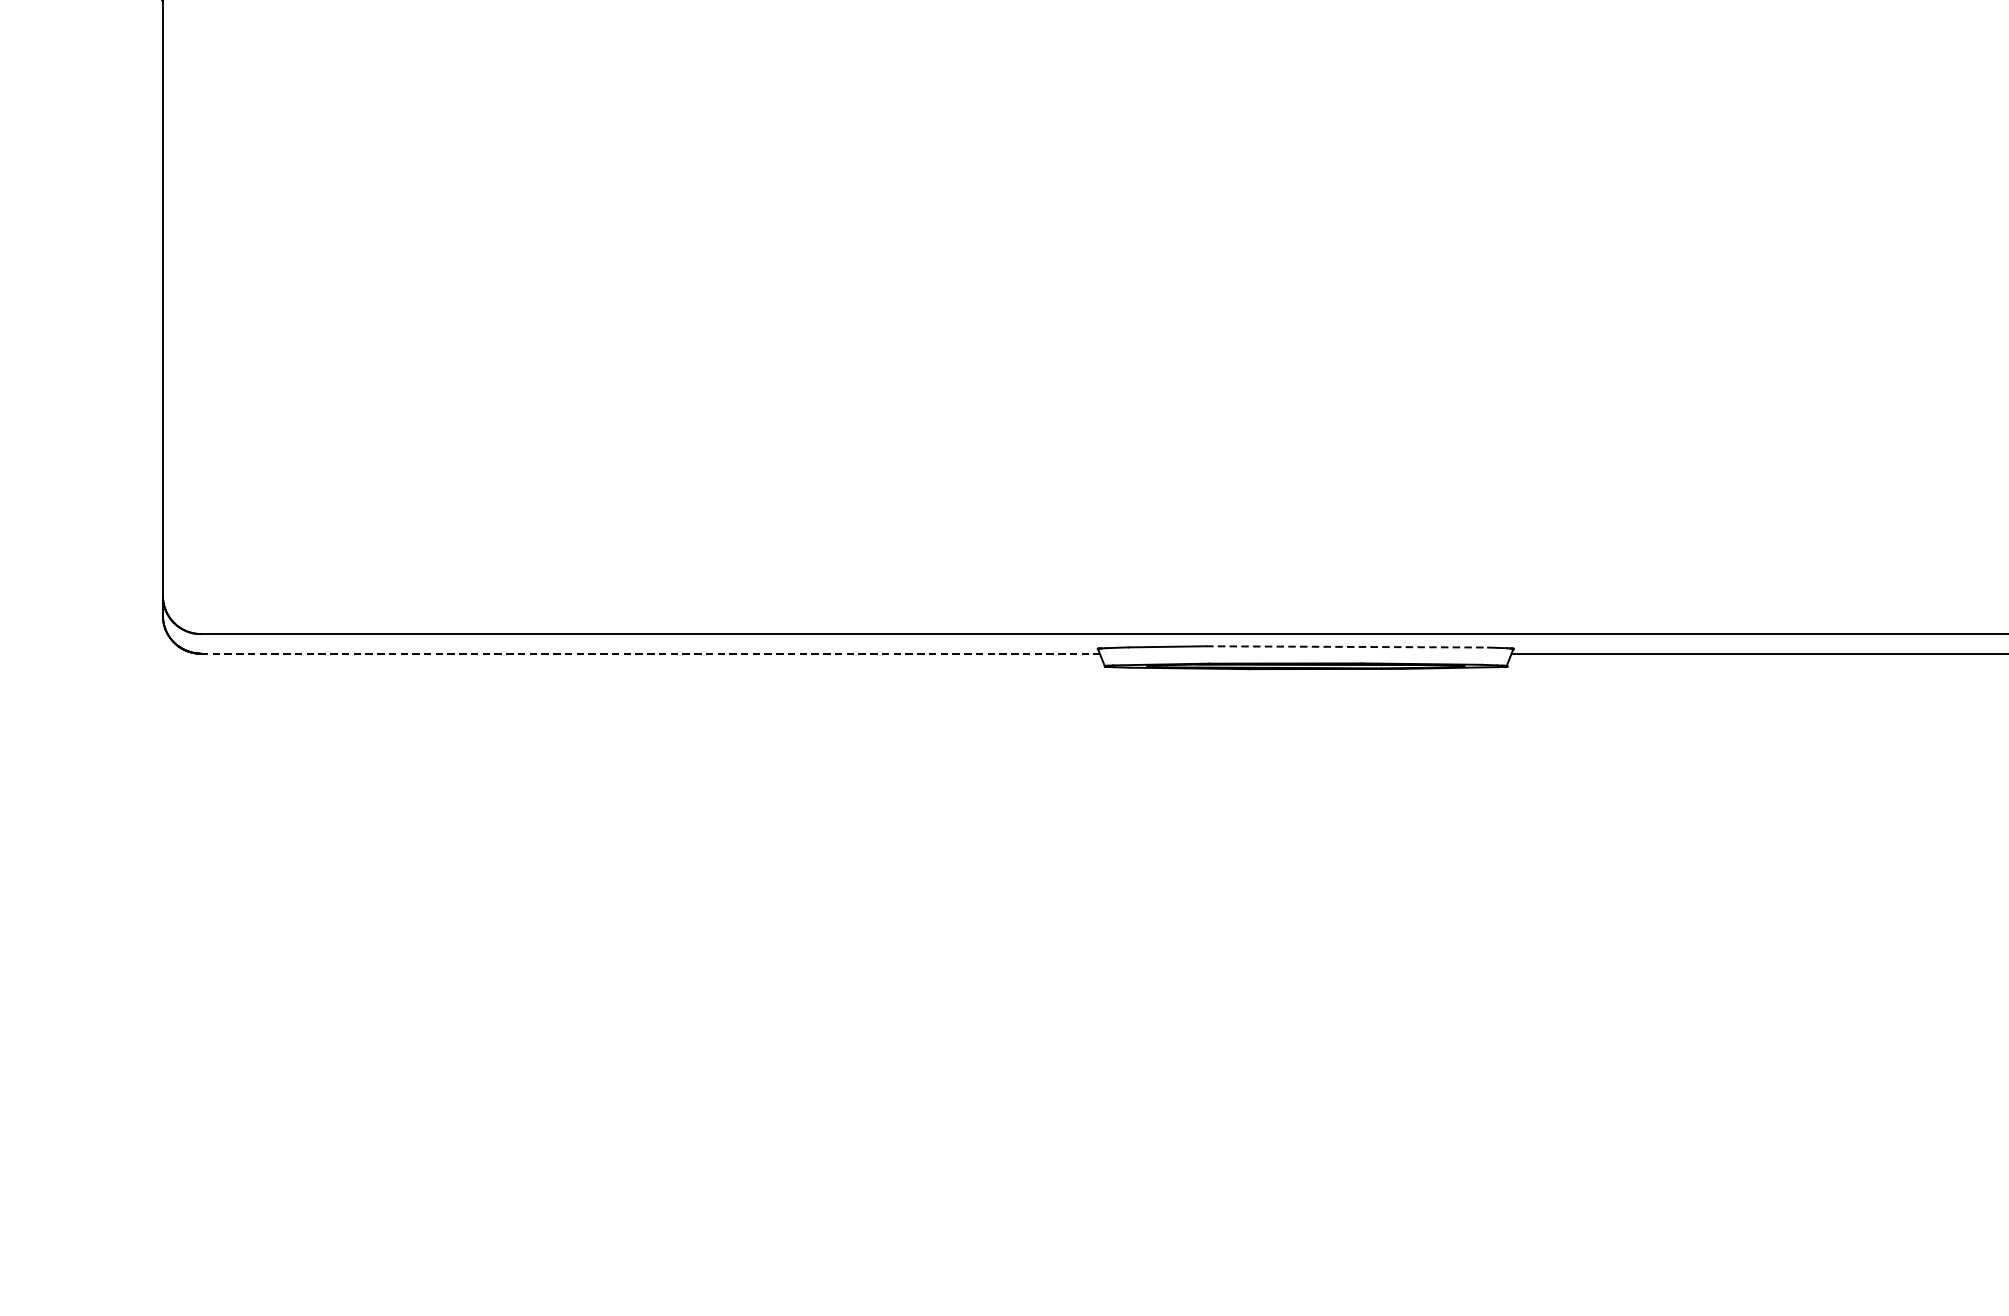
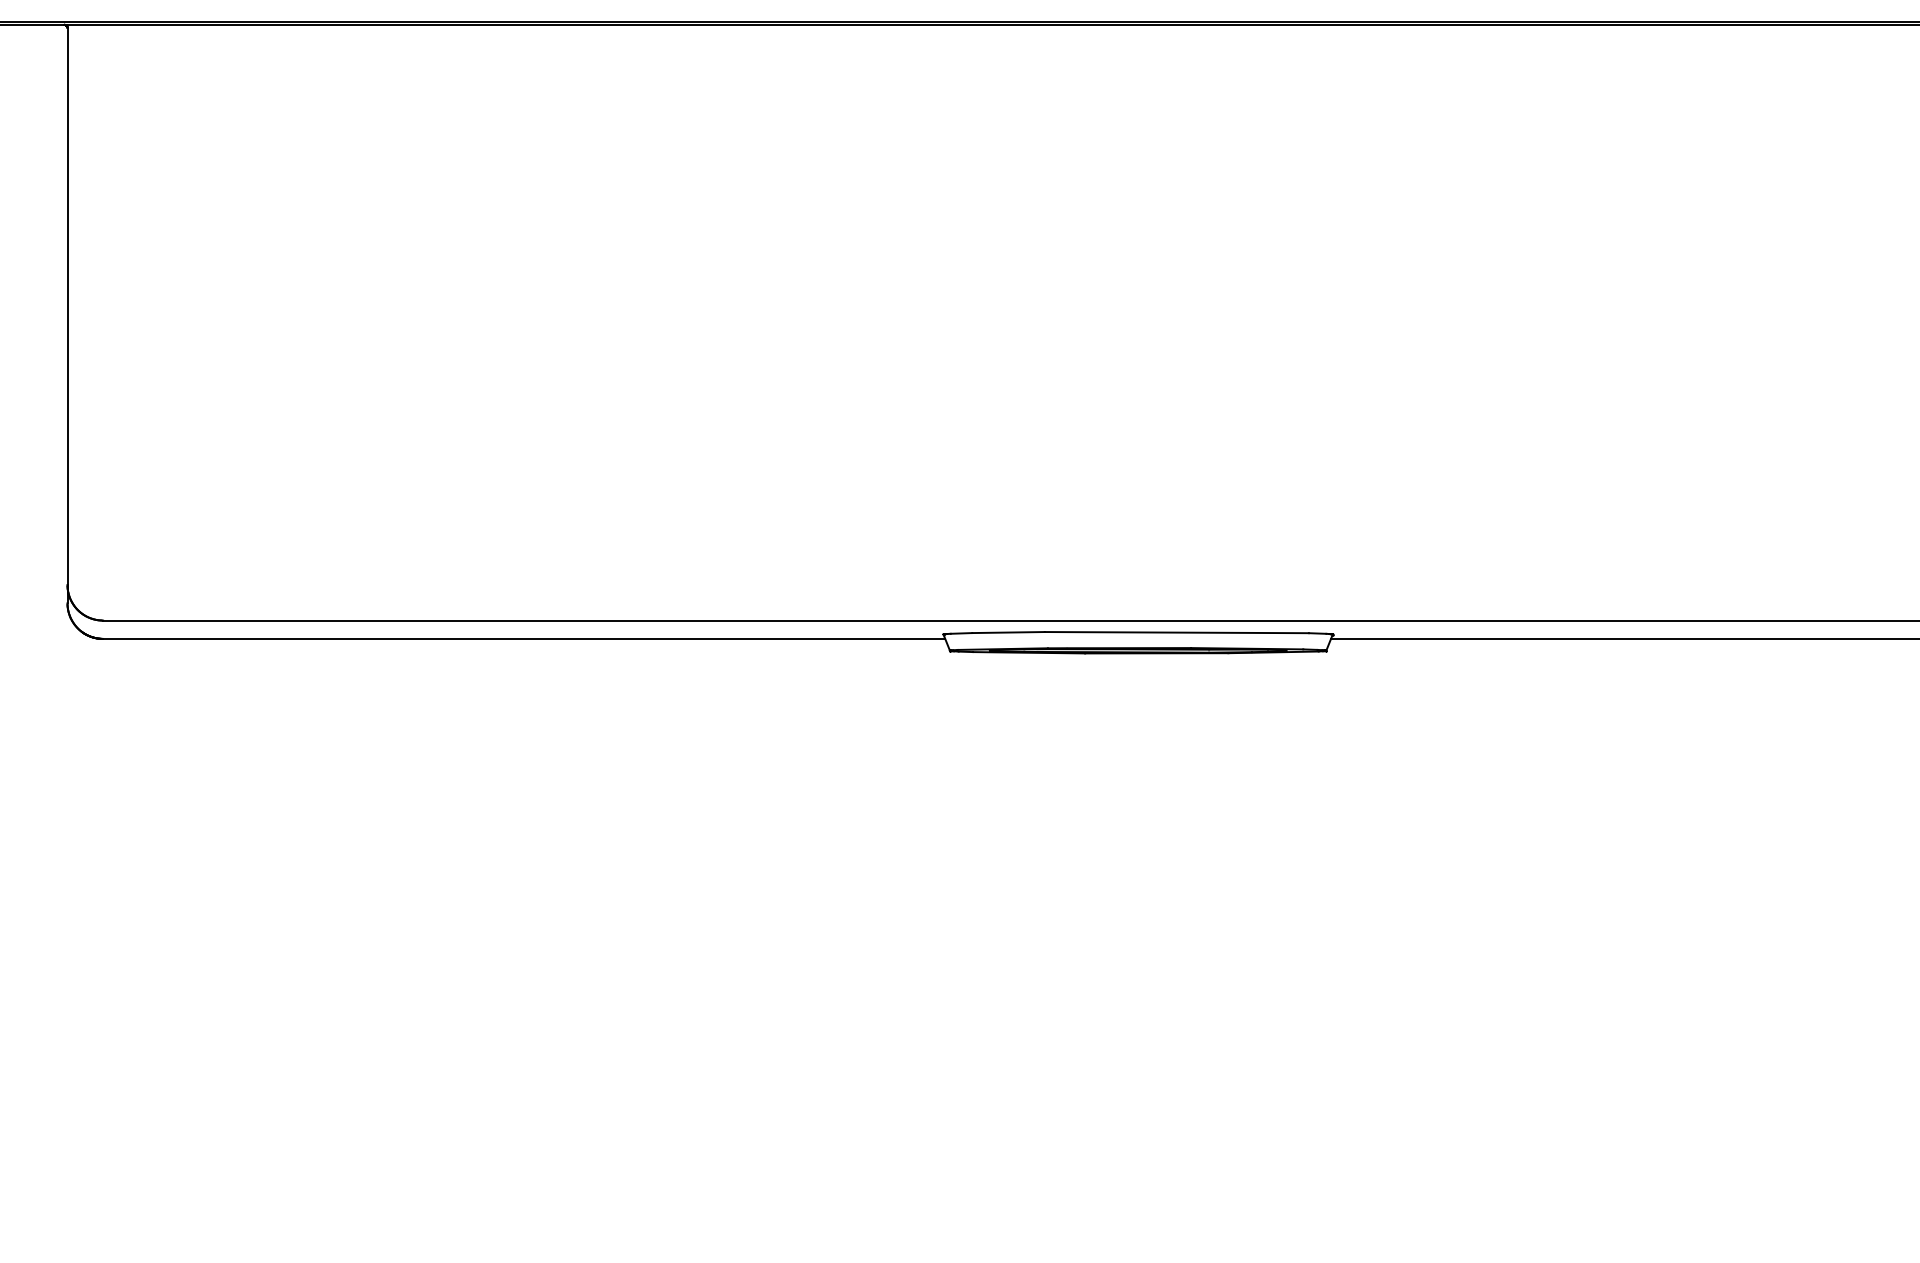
line: (1347, 646) -> (1177, 632), dashed -> solid
line: (650, 653) -> (524, 638), dashed -> solid

